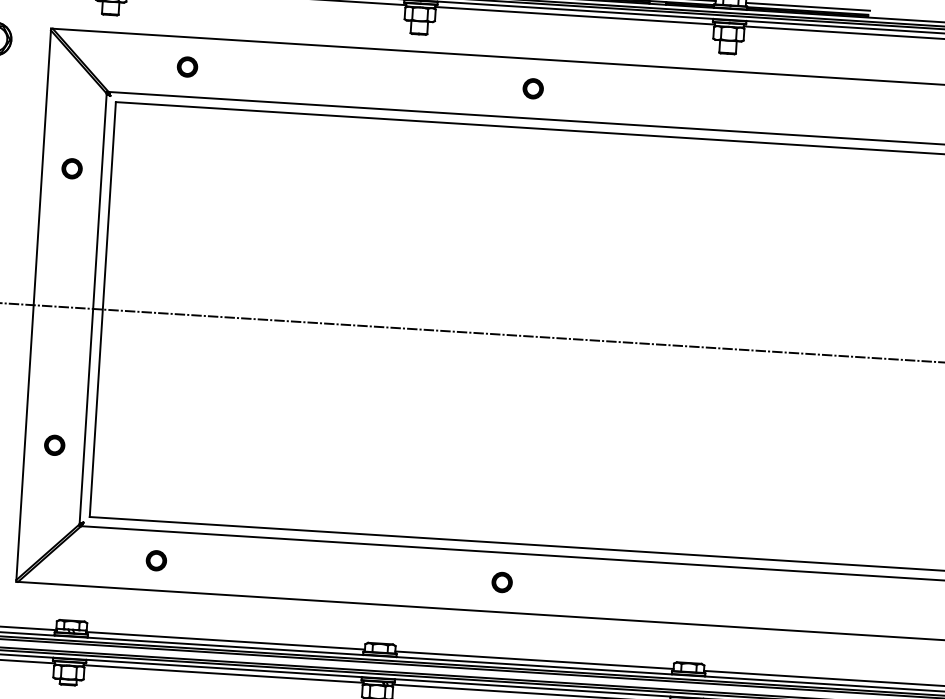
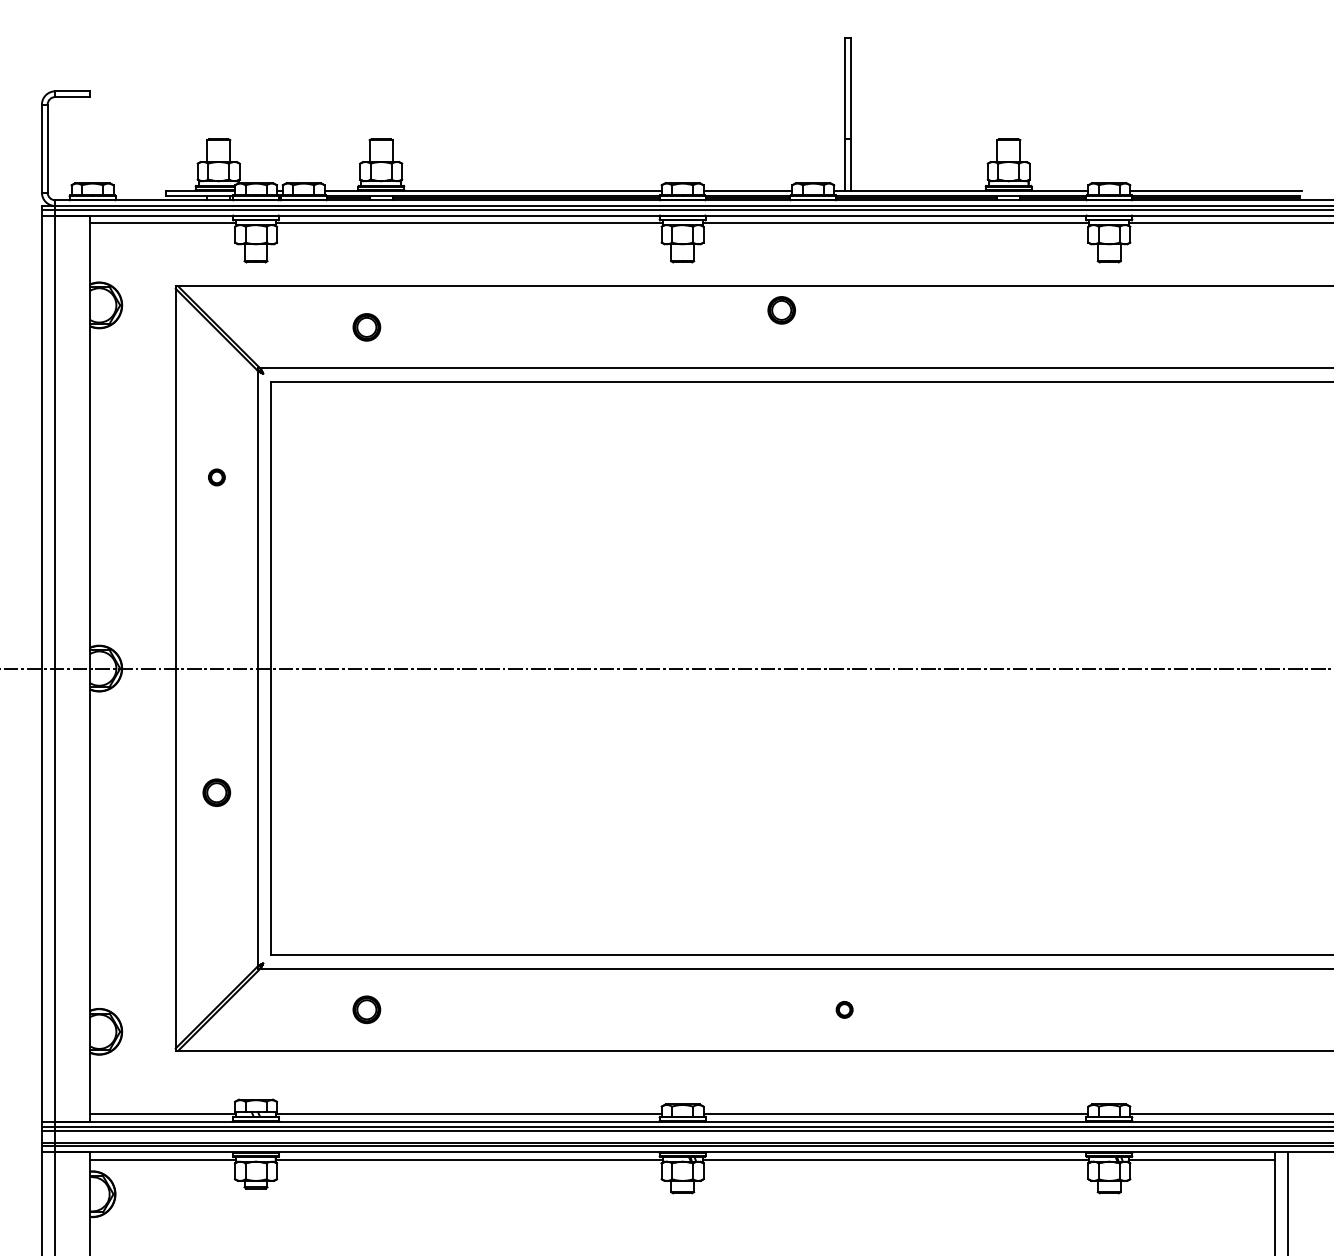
part: (533, 88) -> (781, 310), moved
part: (71, 168) -> (216, 477), size x0.6
part: (54, 445) -> (216, 792), moved
part: (502, 582) -> (844, 1009), size x0.6

